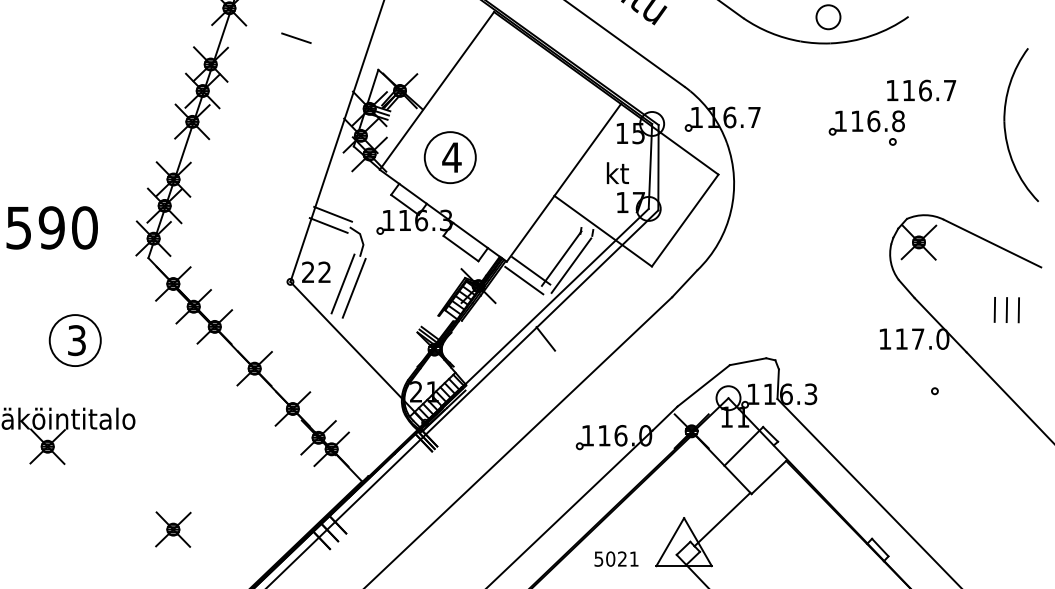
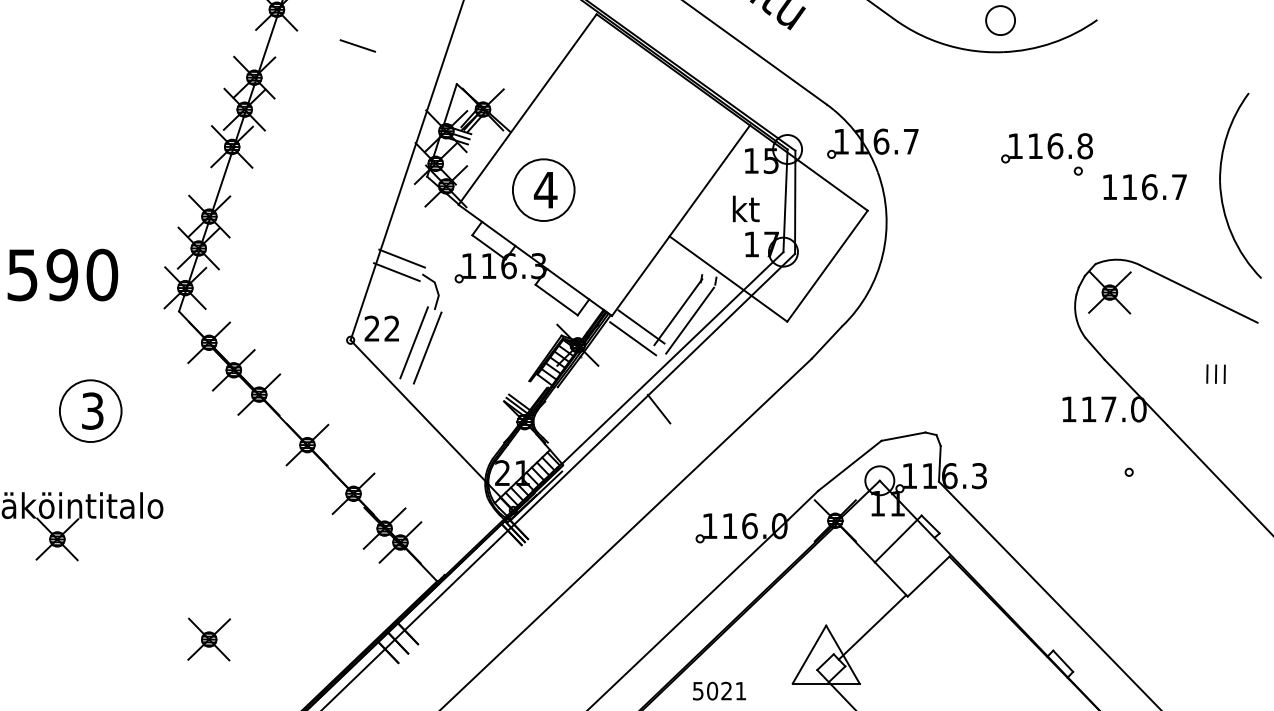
text: (921, 90) -> (1144, 187), moved
part: (1005, 124) -> (1221, 185), moved
part: (1006, 309) -> (1215, 373), size x0.6
text: (616, 558) -> (719, 690), moved

